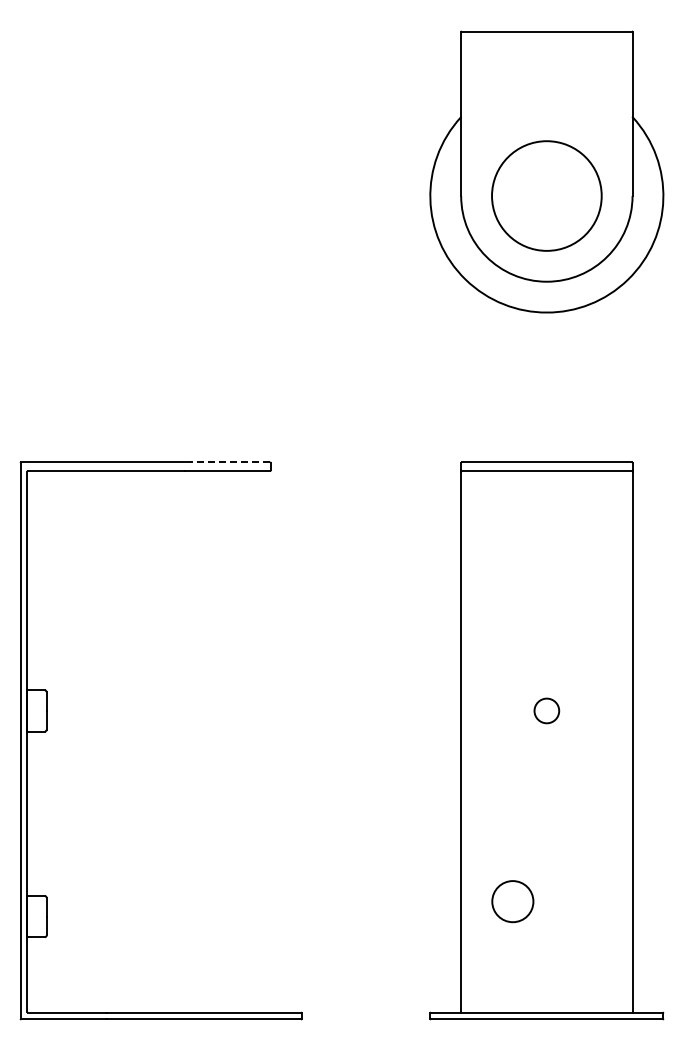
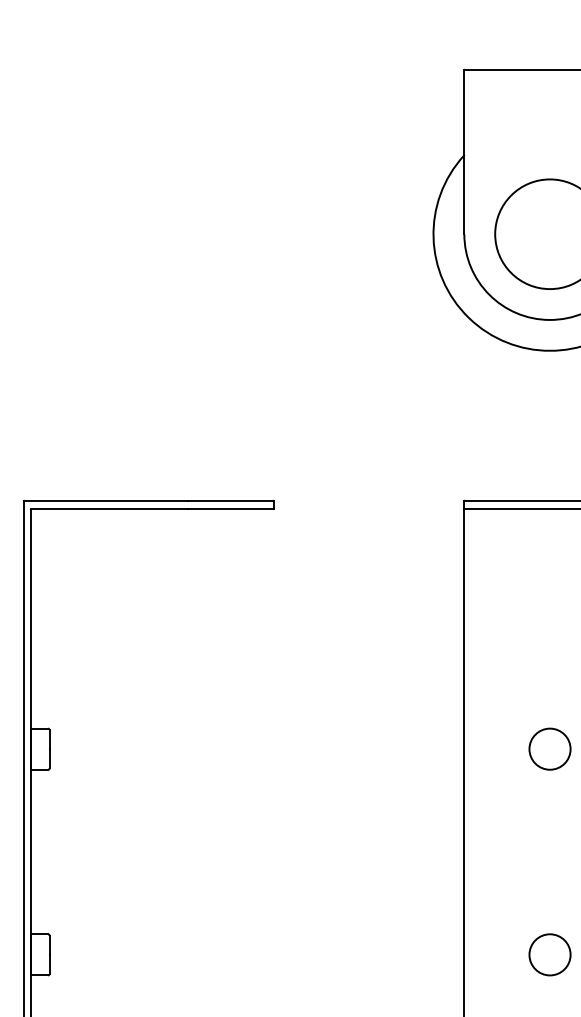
line: (227, 462) -> (230, 500), dashed -> solid
circle: (546, 710) -> (549, 748), size x1.67
circle: (512, 901) -> (549, 954), moved

